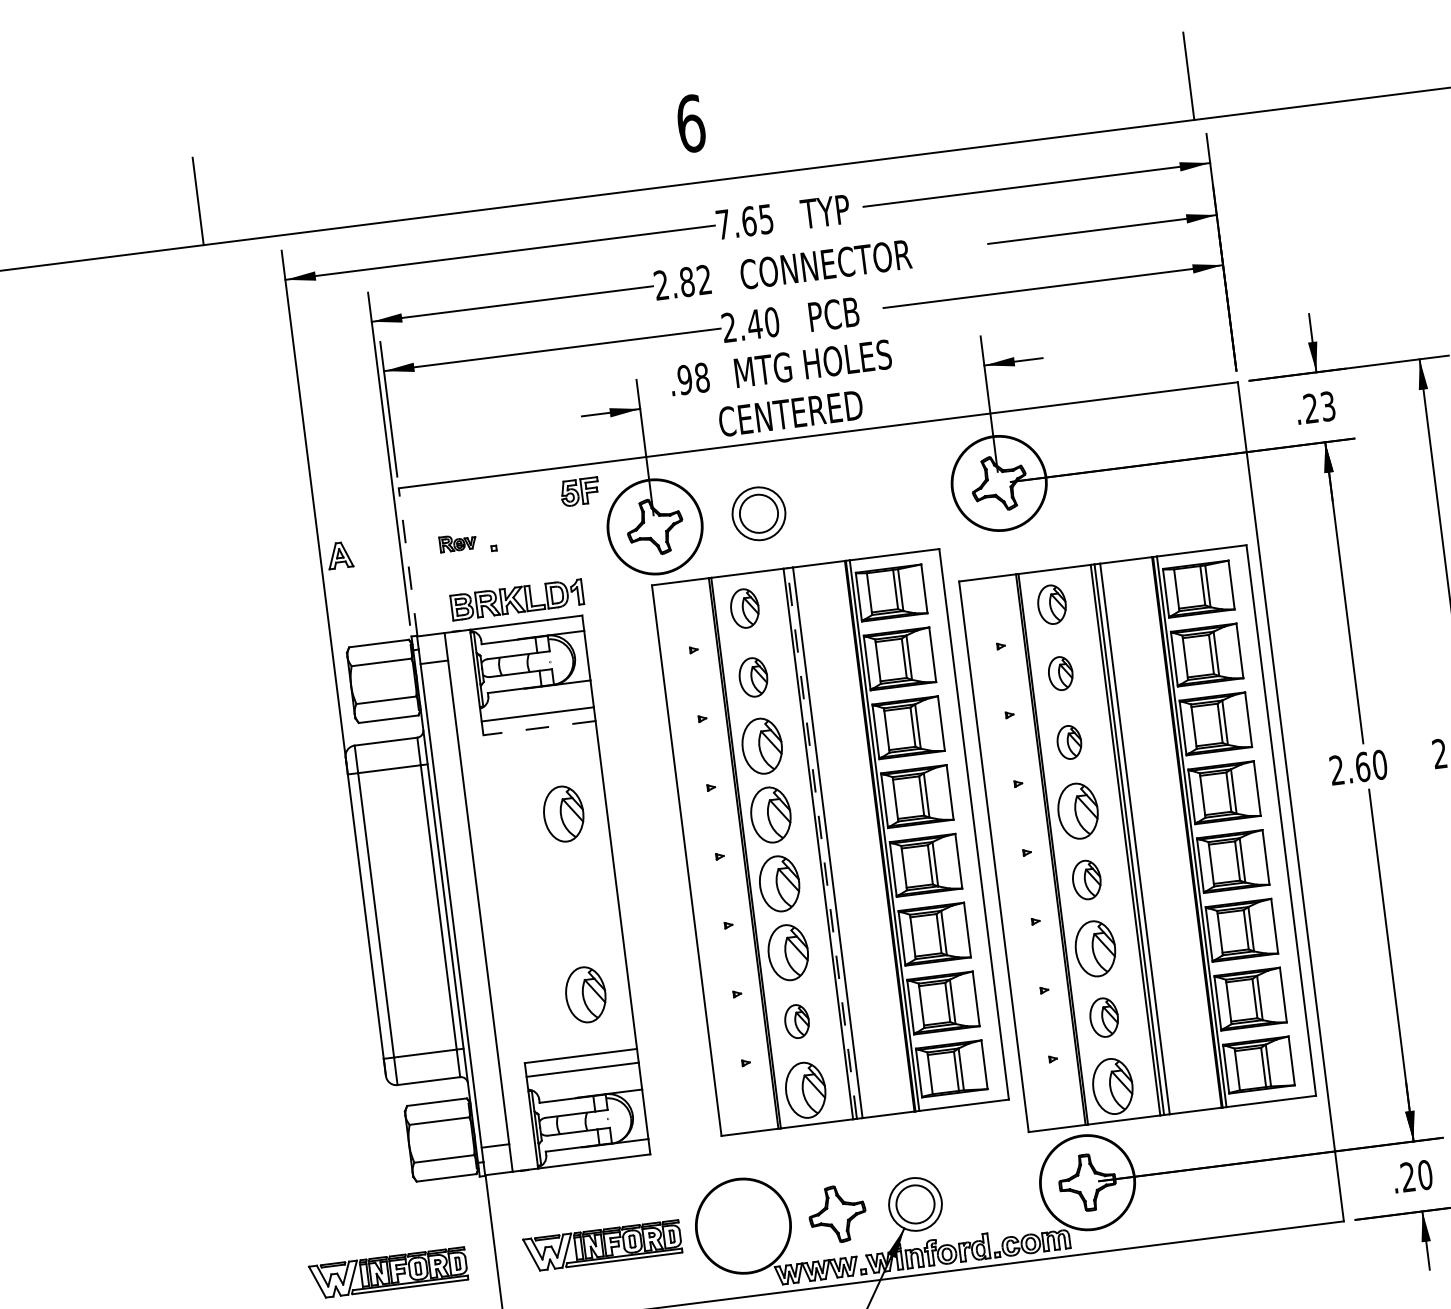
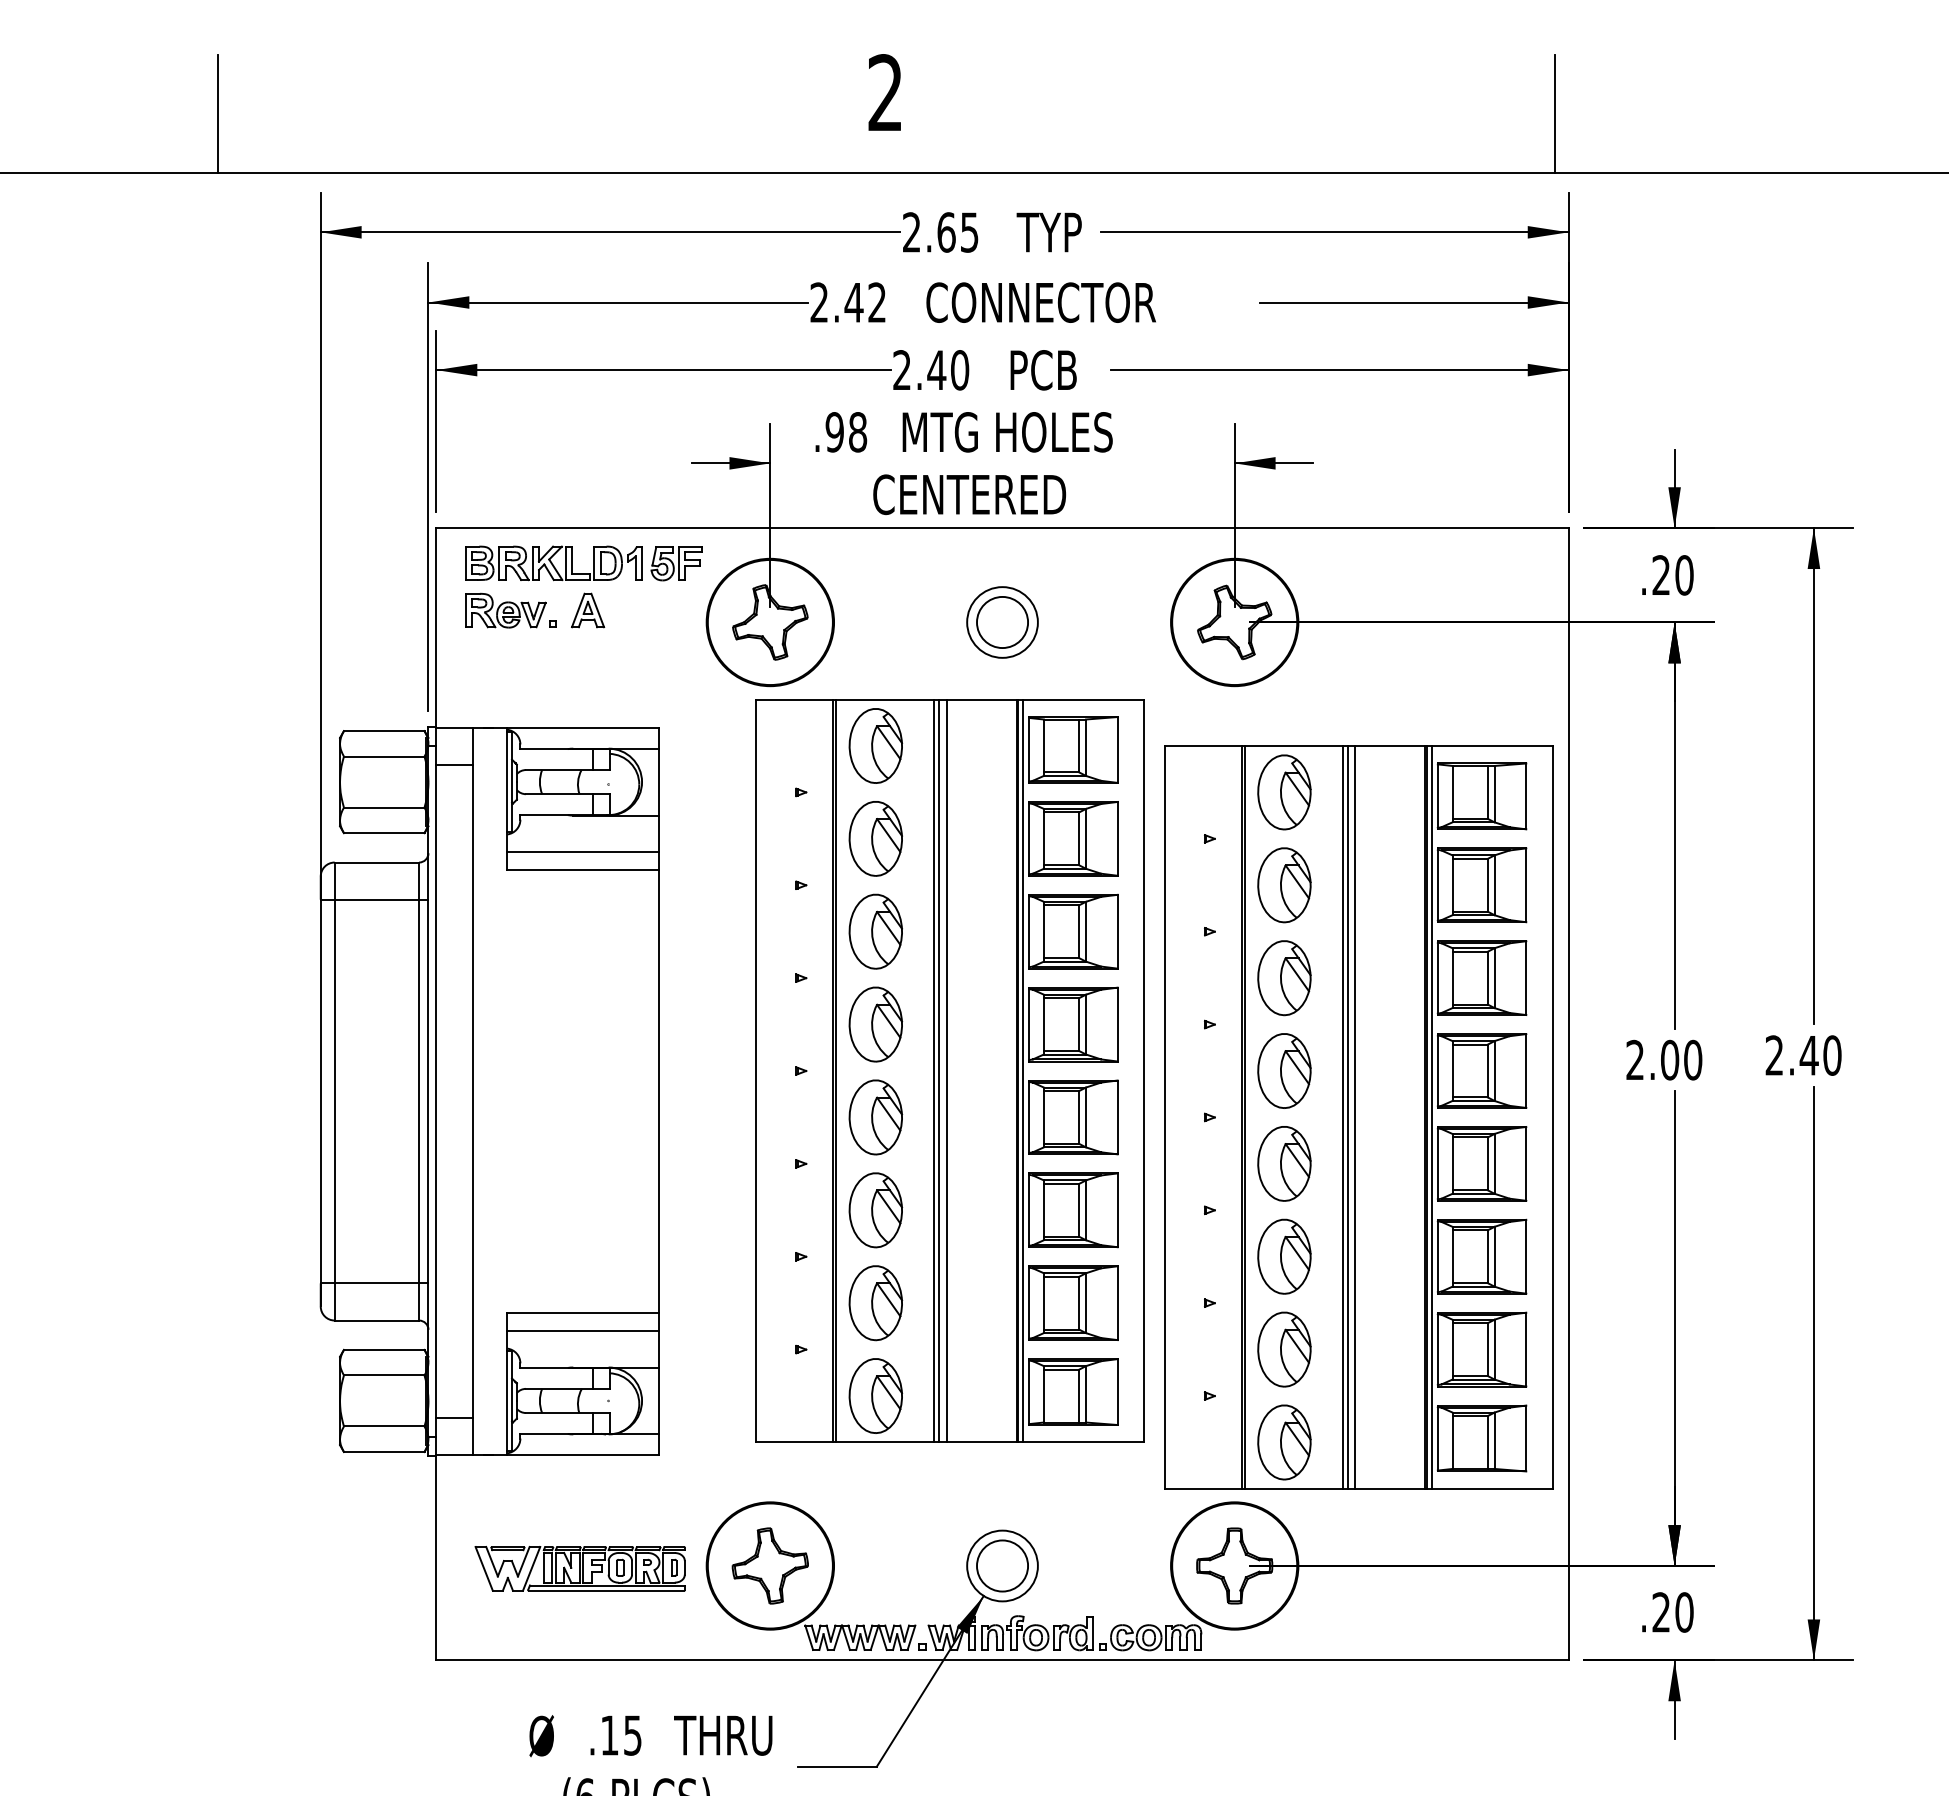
text: (690, 124) -> (885, 93), 6 -> 2
text: (723, 224) -> (911, 232), 7.65 -> 2.65
text: (686, 281) -> (853, 302), 2.82 -> 2.42
text: (1328, 406) -> (1684, 575), .23 -> .20
part: (758, 513) -> (1002, 622), moved
part: (457, 542) -> (505, 610), size x1.67
part: (340, 555) -> (588, 610), moved
line: (408, 562) -> (436, 628), dashed -> solid
part: (516, 600) -> (553, 563), moved
part: (1052, 604) -> (1284, 792), size x1.43
part: (744, 608) -> (875, 745), size x1.43
part: (1060, 673) -> (1284, 885), size x1.67
part: (753, 677) -> (875, 838), size x1.43
line: (539, 728) -> (583, 870), dashed -> solid
part: (1069, 742) -> (1284, 978), size x1.67
text: (1363, 766) -> (1670, 1059), 2.60 -> 2.00
part: (563, 814) -> (600, 988), removed
line: (822, 843) -> (939, 1070), dashed -> solid
part: (1086, 879) -> (1284, 1163), size x1.43
part: (585, 995) -> (599, 1232), removed
part: (1104, 1017) -> (1284, 1349), size x1.43
part: (796, 1021) -> (875, 1303), size x1.67
part: (836, 1213) -> (769, 1565), moved
part: (388, 1272) -> (290, 1568), removed

